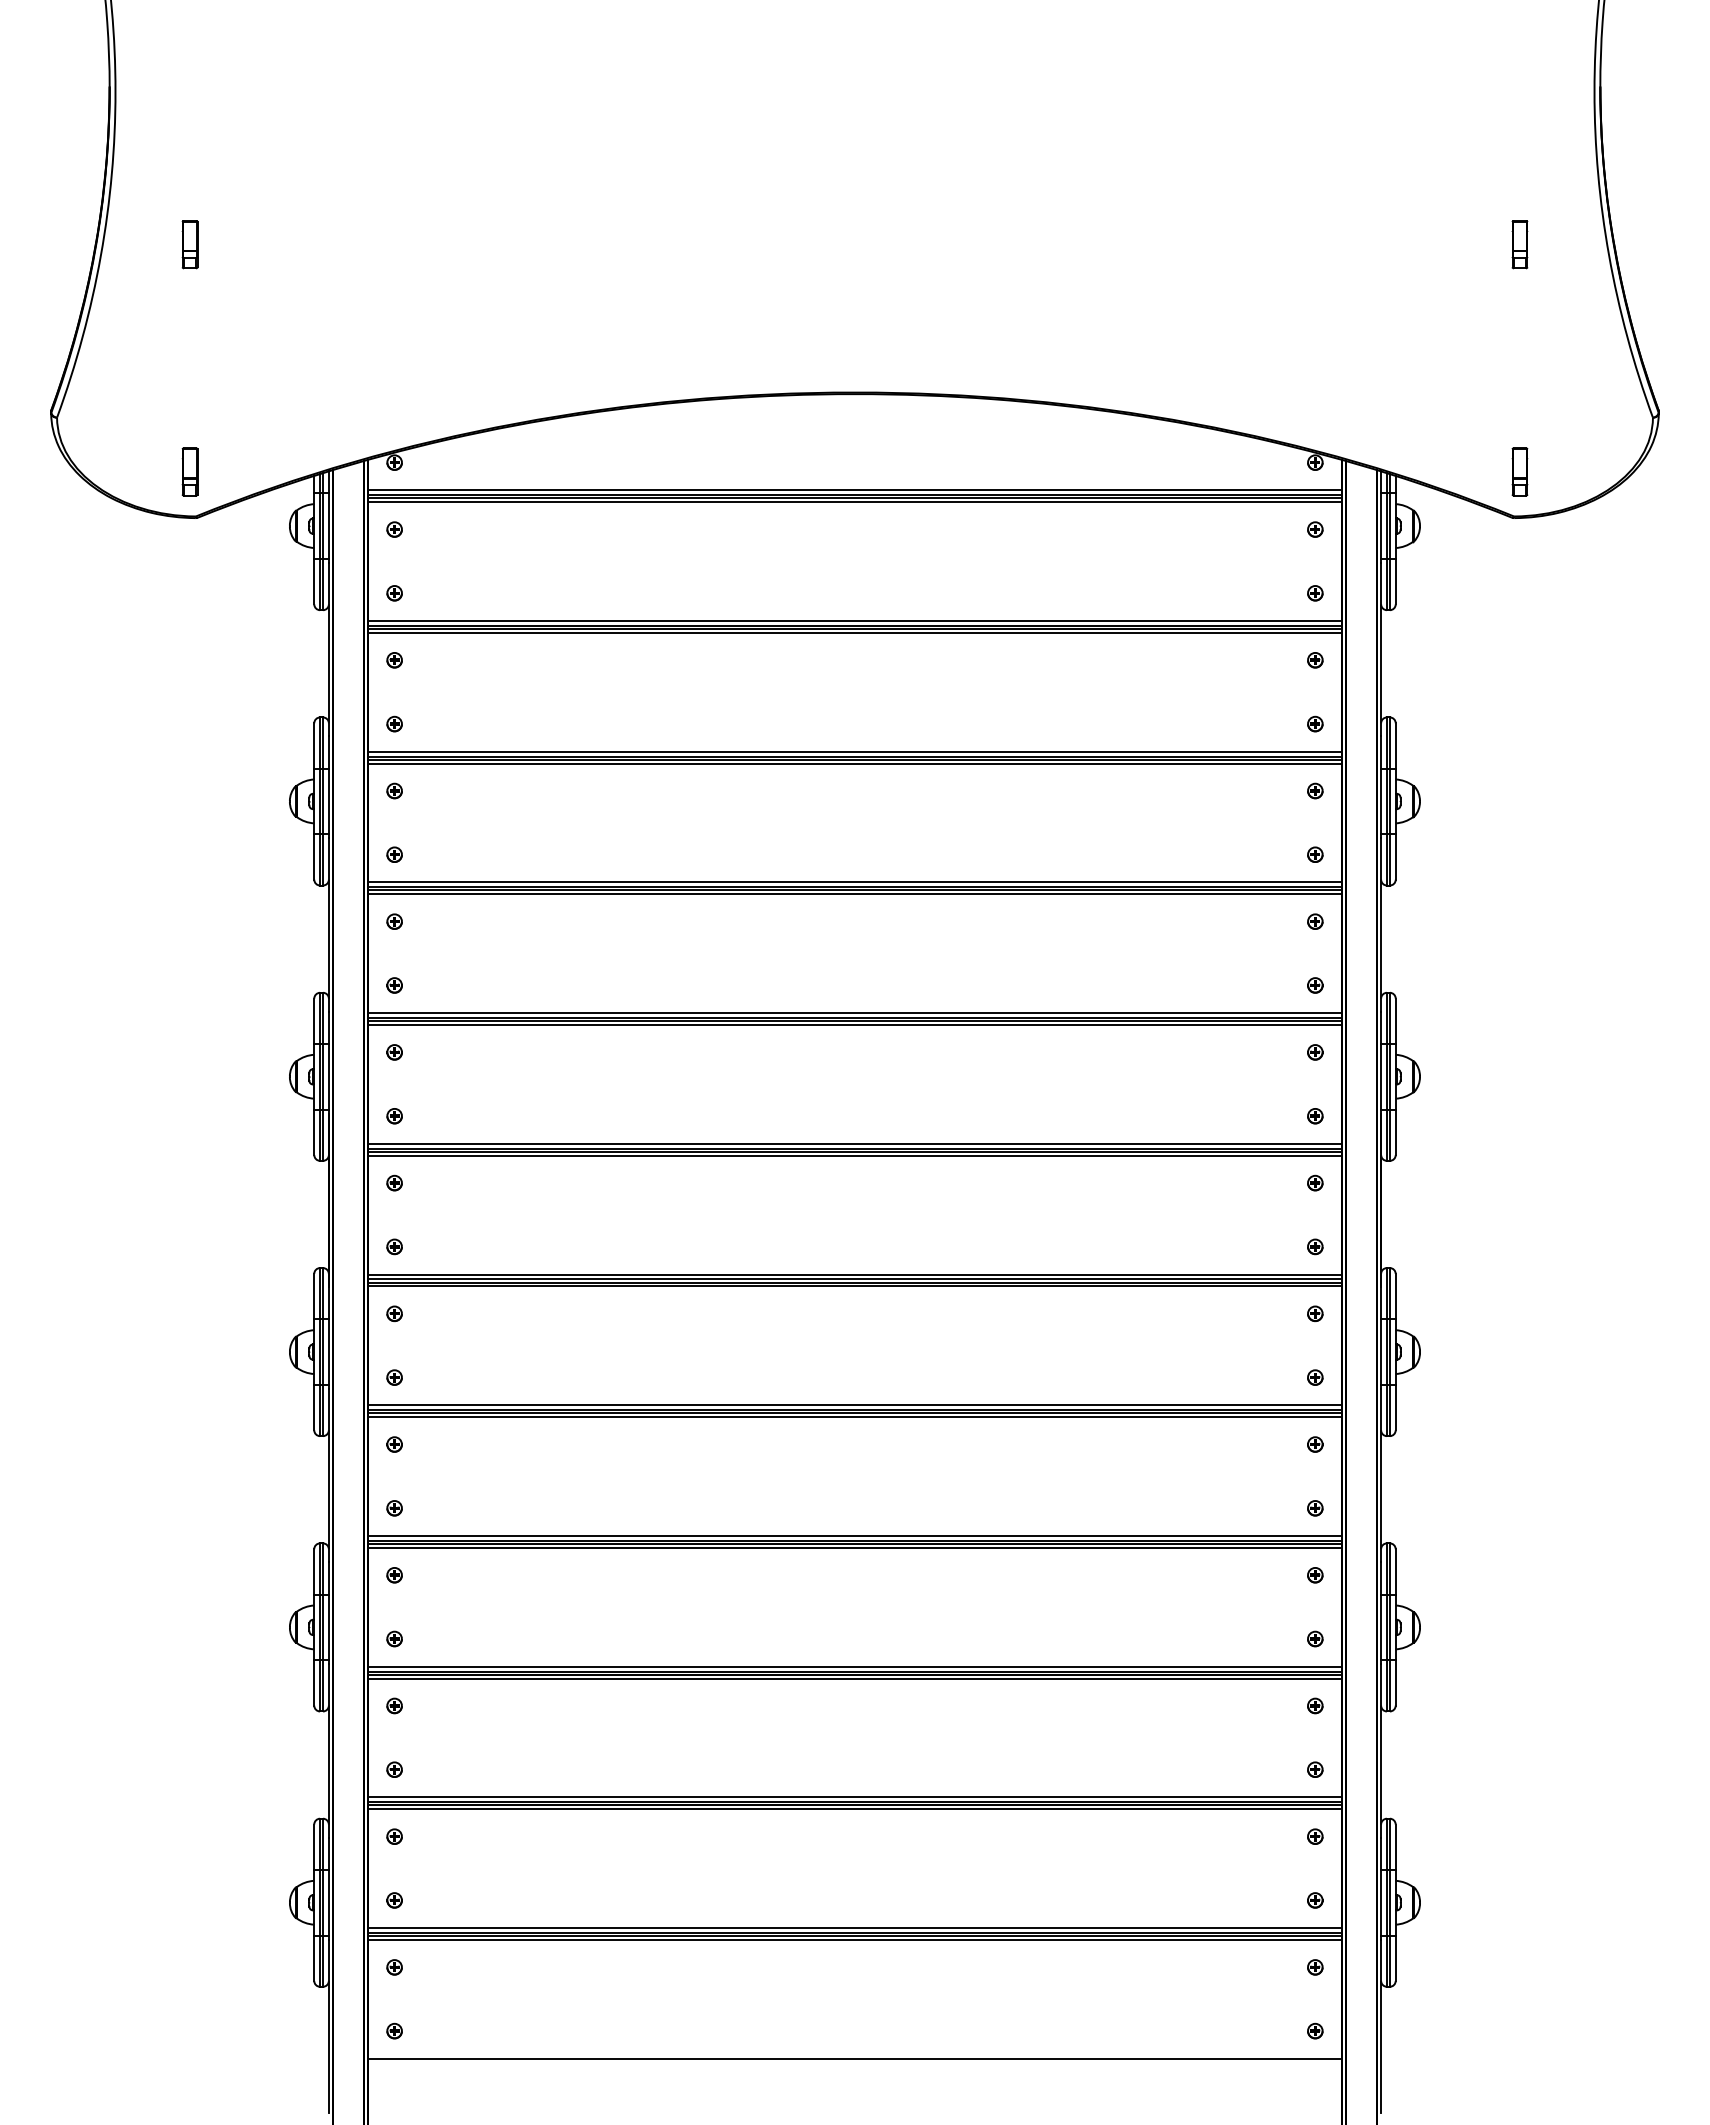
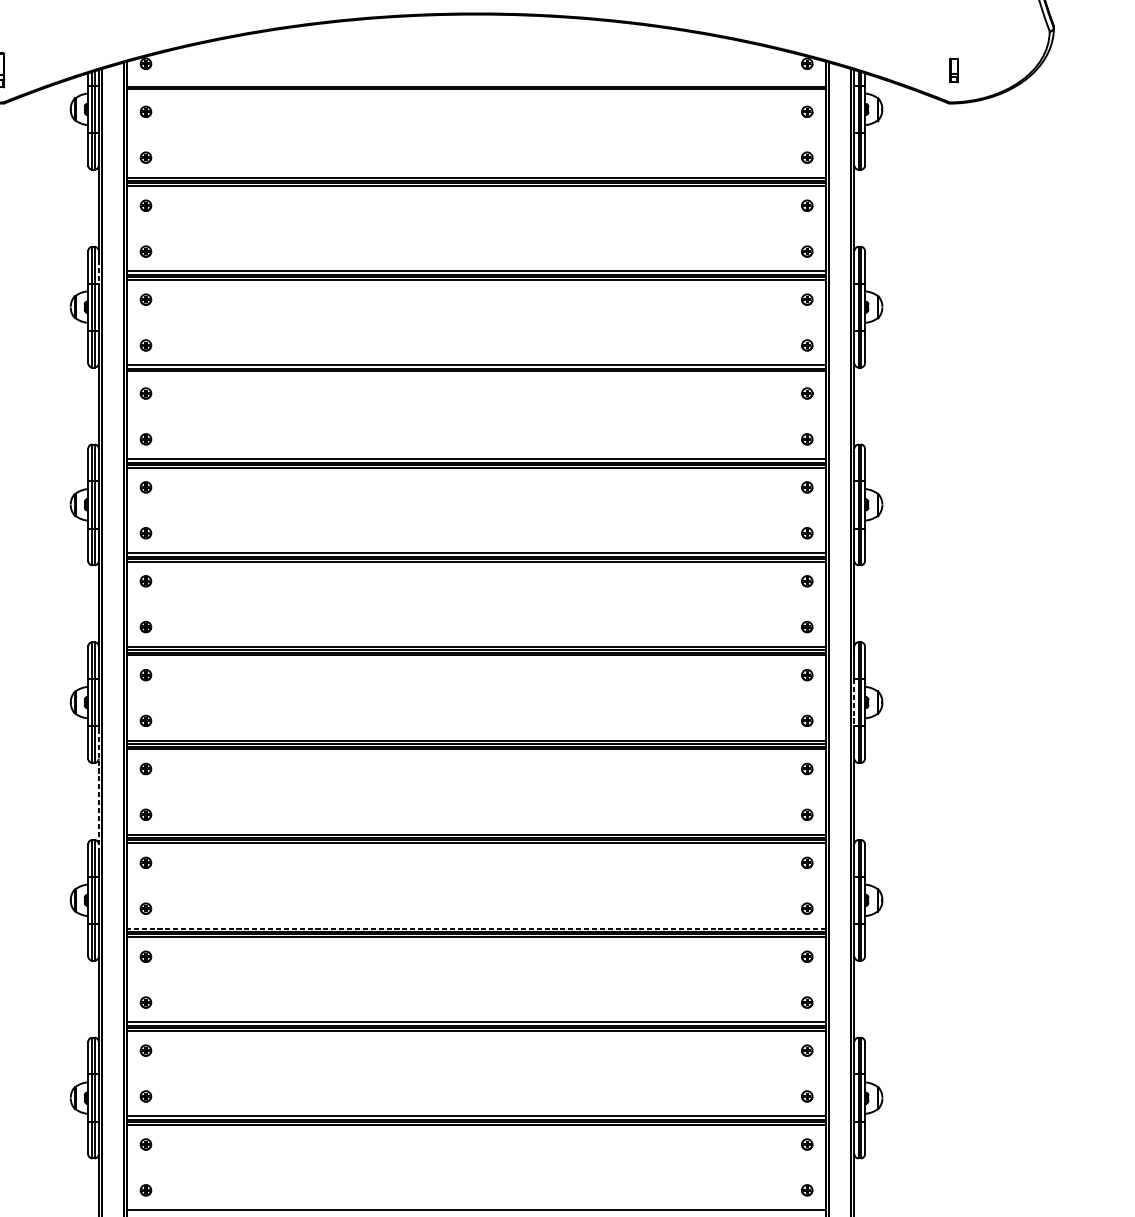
part: (1519, 471) -> (953, 70), size x0.7
line: (854, 490) -> (476, 83), removed
line: (854, 502) -> (476, 92), removed
line: (328, 752) -> (98, 271), solid -> dashed
line: (854, 894) -> (476, 373), removed
line: (1381, 1352) -> (854, 702), solid -> dashed
line: (328, 1475) -> (98, 791), solid -> dashed
line: (854, 1666) -> (476, 928), solid -> dashed

